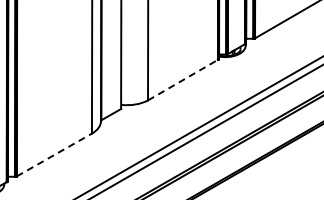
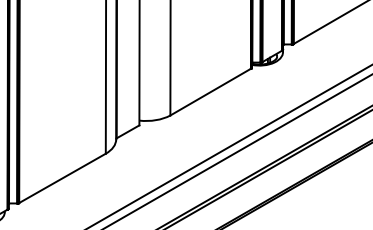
line: (183, 79) -> (211, 91), dashed -> solid
line: (54, 154) -> (62, 177), dashed -> solid

